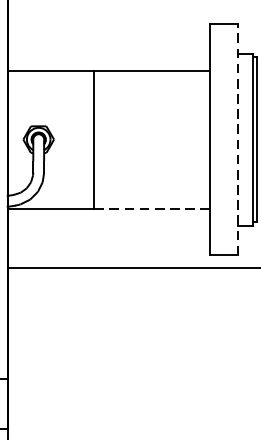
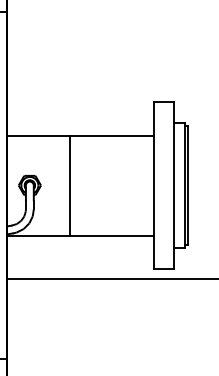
line: (237, 139) -> (174, 185), dashed -> solid
line: (151, 208) -> (111, 235), dashed -> solid

